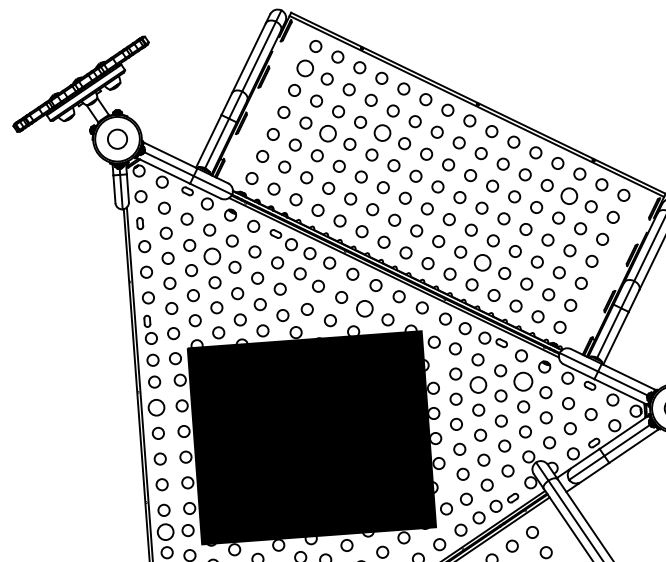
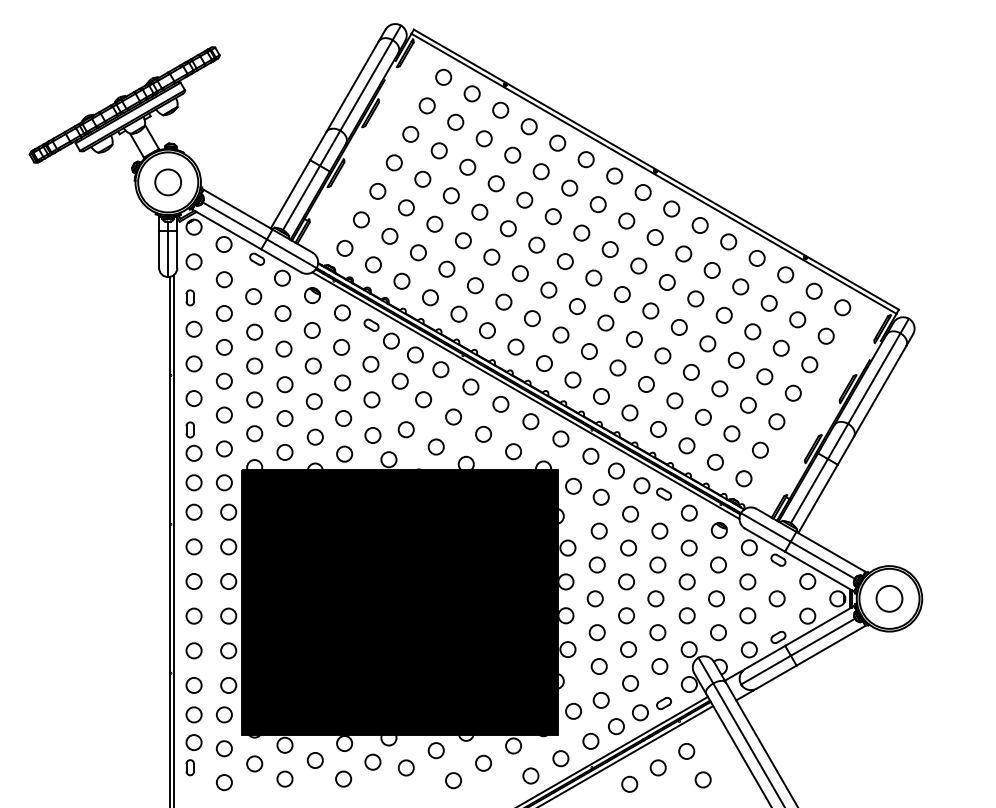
circle: (304, 68) -> (426, 105), size x0.71
circle: (382, 132) -> (524, 199), size x0.71
circle: (327, 133) -> (450, 195), size x0.71
circle: (568, 195) -> (768, 302), size x0.71
circle: (211, 255) -> (283, 348), size x0.71
circle: (482, 262) -> (646, 384), size x0.71
circle: (364, 308) -> (483, 433), size x0.71
circle: (522, 381) -> (688, 547), size x0.62
circle: (478, 384) -> (628, 547), size x0.71
circle: (156, 407) -> (193, 546), size x0.71
circle: (165, 531) -> (193, 714), size x0.71

